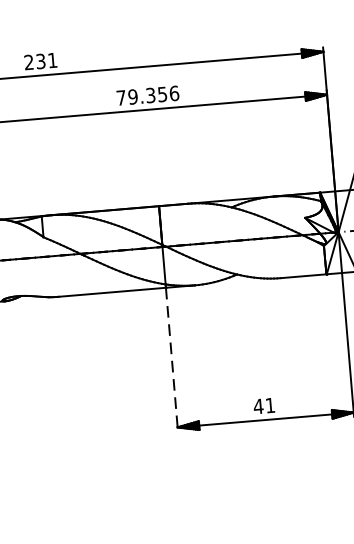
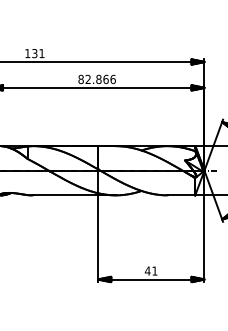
text: (28, 62) -> (27, 53), 231 -> 131
text: (141, 96) -> (93, 79), 79.356 -> 82.866
line: (172, 361) -> (98, 239), dashed -> solid

